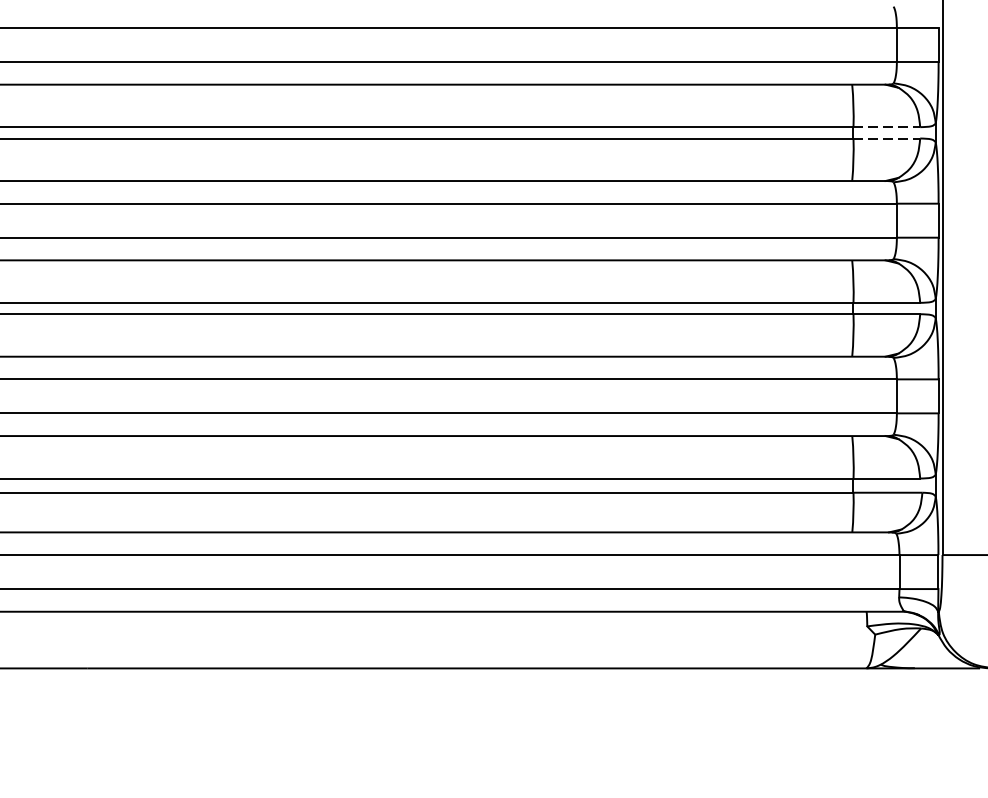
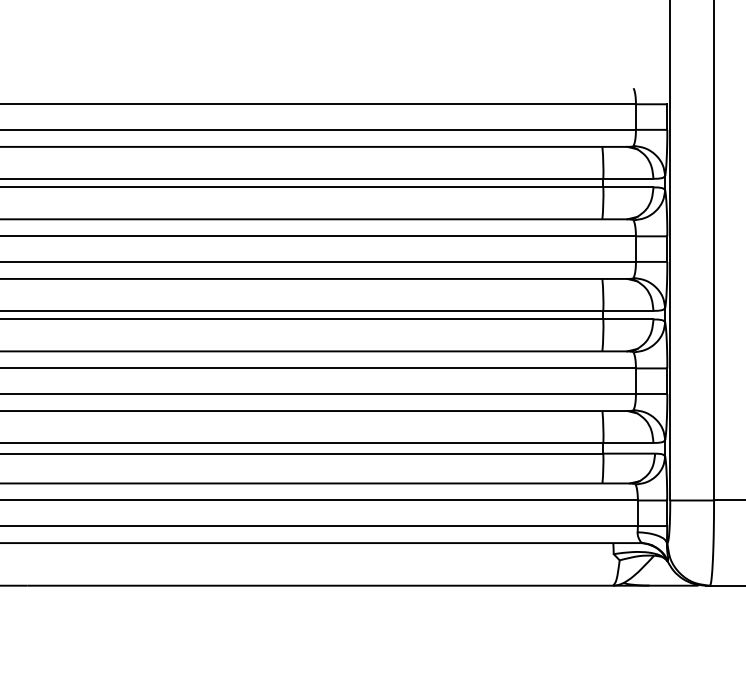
line: (886, 126) -> (628, 178), dashed -> solid
line: (886, 138) -> (628, 187), dashed -> solid

